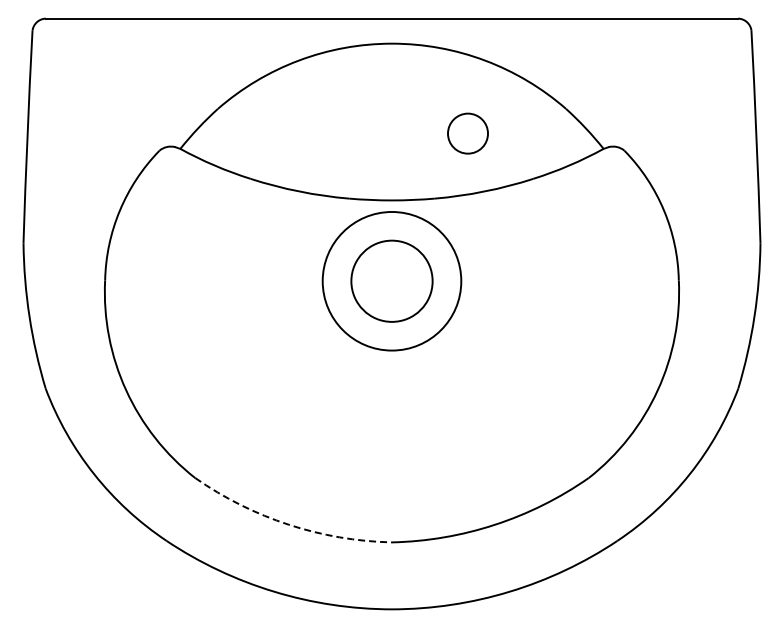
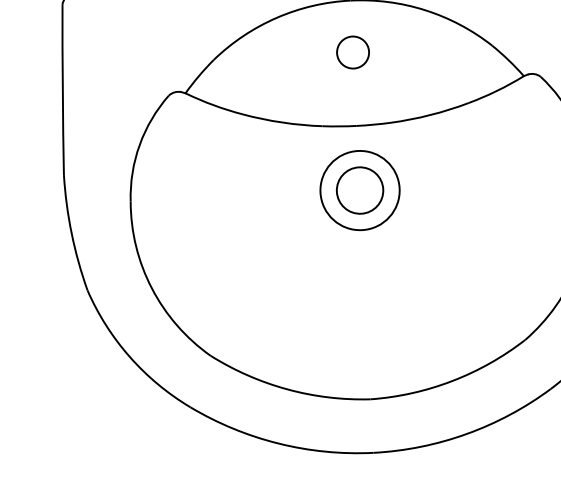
circle: (467, 133) -> (352, 52), moved
circle: (391, 280) -> (359, 189), size x0.71
circle: (391, 281) -> (359, 190), size x0.71
arc: (288, 524) -> (287, 389), dashed -> solid

